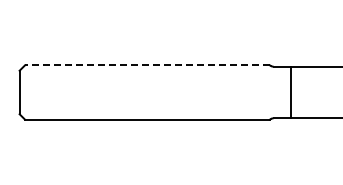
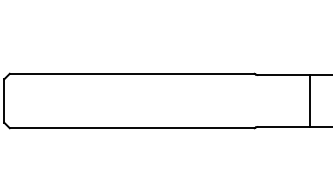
line: (146, 65) -> (131, 74), dashed -> solid
line: (291, 92) -> (310, 101), moved

